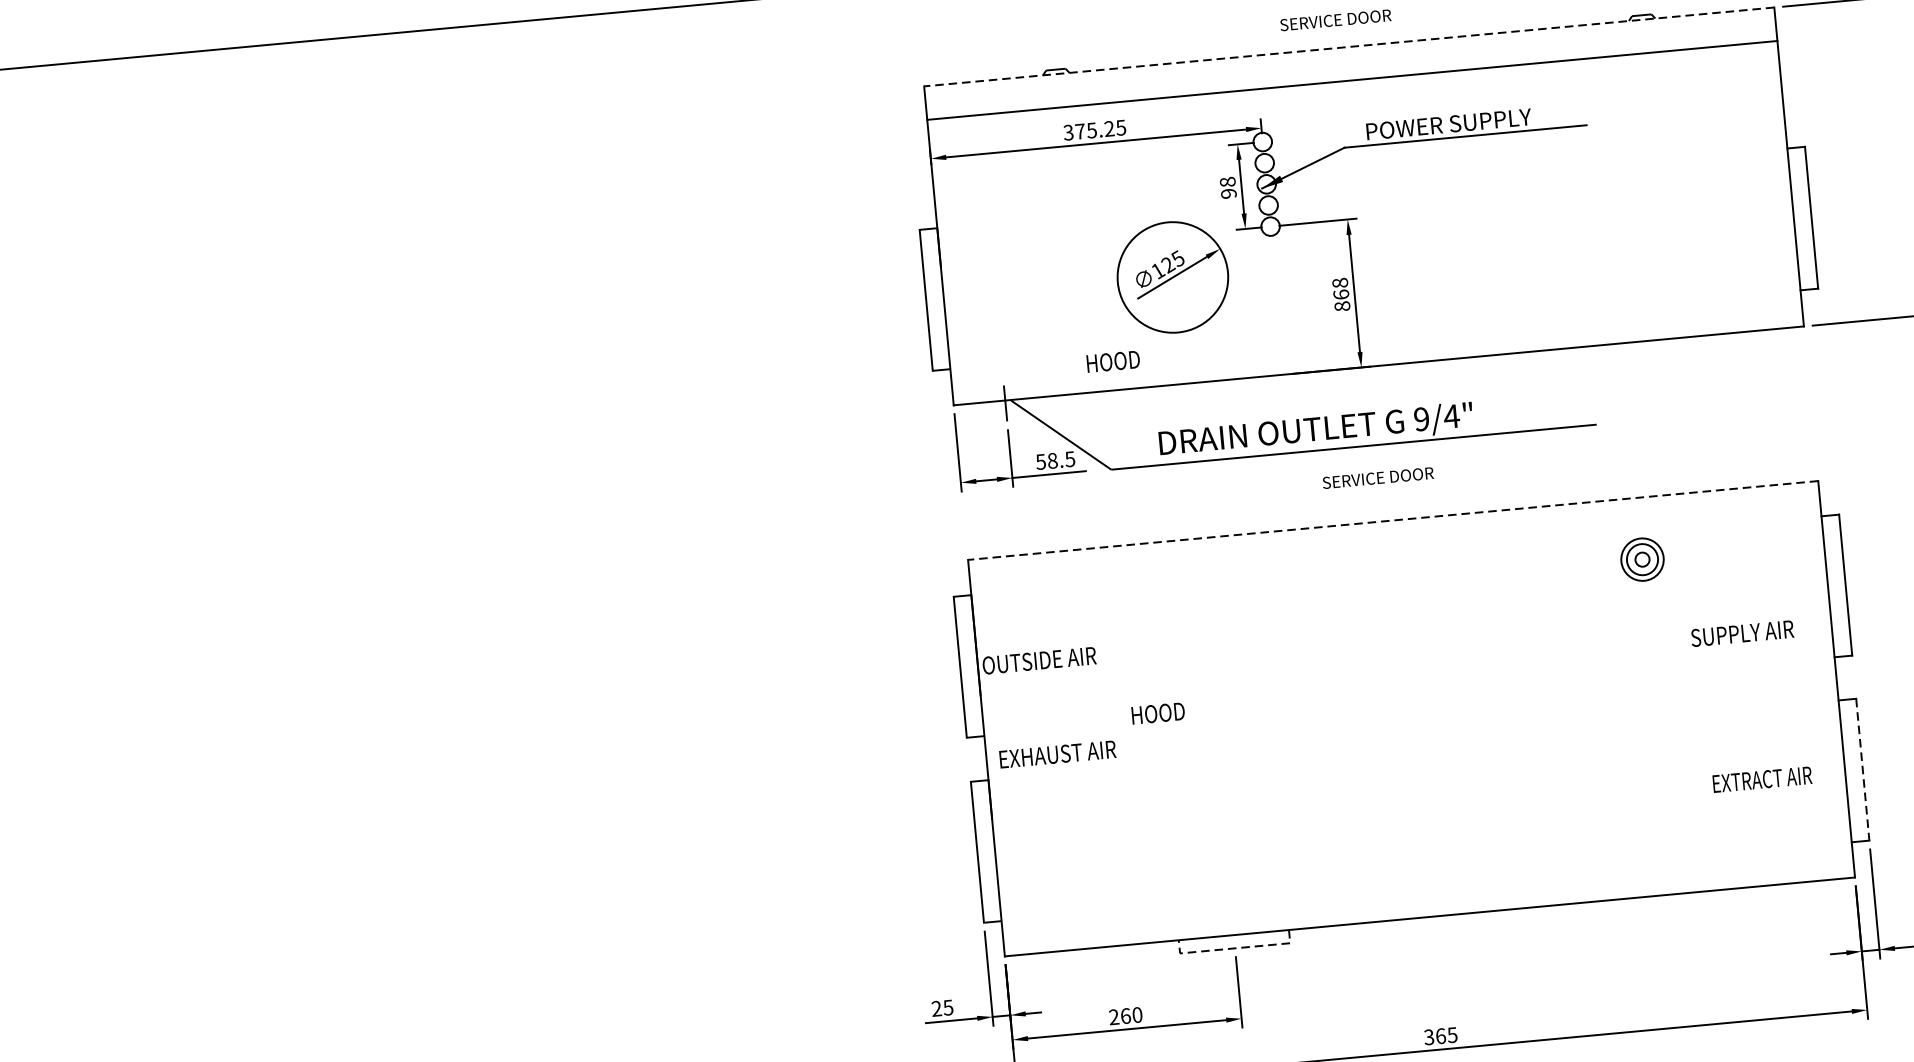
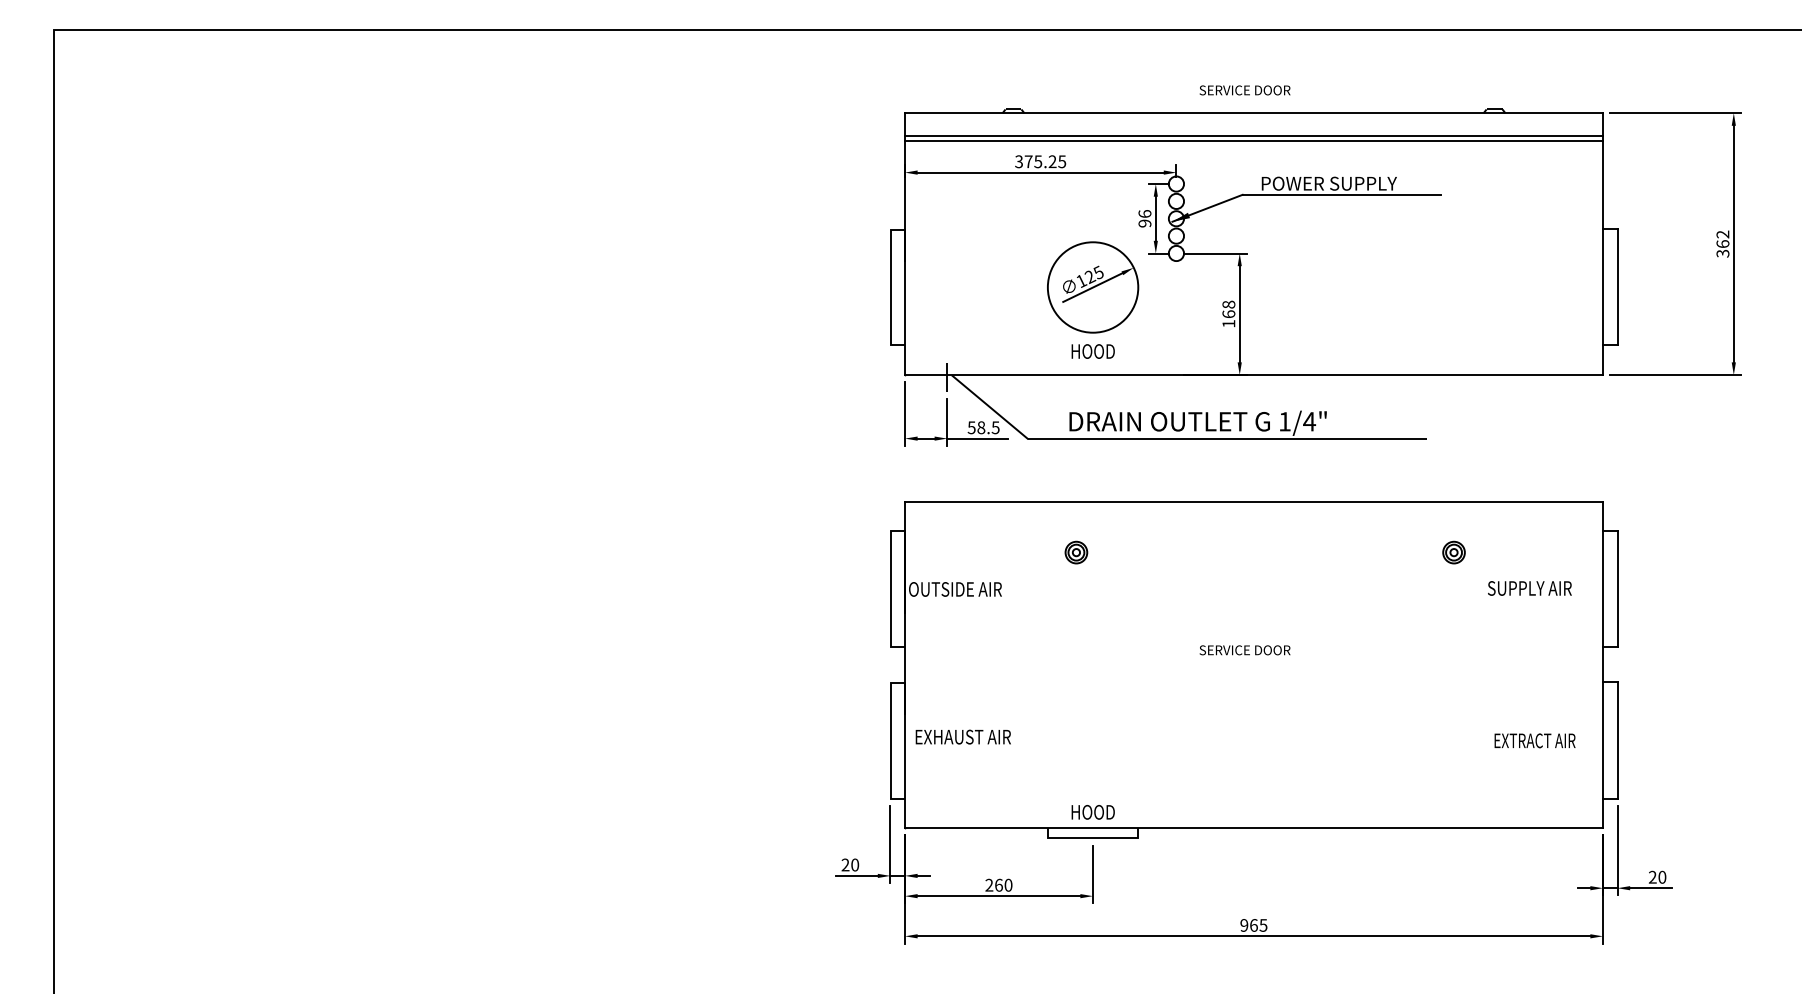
line: (1348, 47) -> (1253, 113), dashed -> solid
line: (1351, 74) -> (1253, 135), added
text: (1227, 181) -> (1144, 213), 98 -> 96
text: (1341, 306) -> (1228, 323), 868 -> 168
text: (1112, 361) -> (1092, 351), moved
text: (1421, 419) -> (1284, 421), 9/4" -> 1/4"
text: (1377, 478) -> (1244, 650), moved
line: (1392, 519) -> (1253, 501), dashed -> solid
part: (1641, 559) -> (1453, 552), size x0.62
part: (1182, 602) -> (1076, 552), added
text: (1742, 633) -> (1529, 588), moved
text: (1157, 713) -> (1092, 812), moved
text: (1056, 753) -> (962, 736), moved
line: (1862, 769) -> (1617, 740), dashed -> solid
line: (1234, 948) -> (1092, 838), dashed -> solid
text: (948, 1007) -> (855, 864), 25 -> 20
text: (1429, 1037) -> (1244, 925), 365 -> 965

